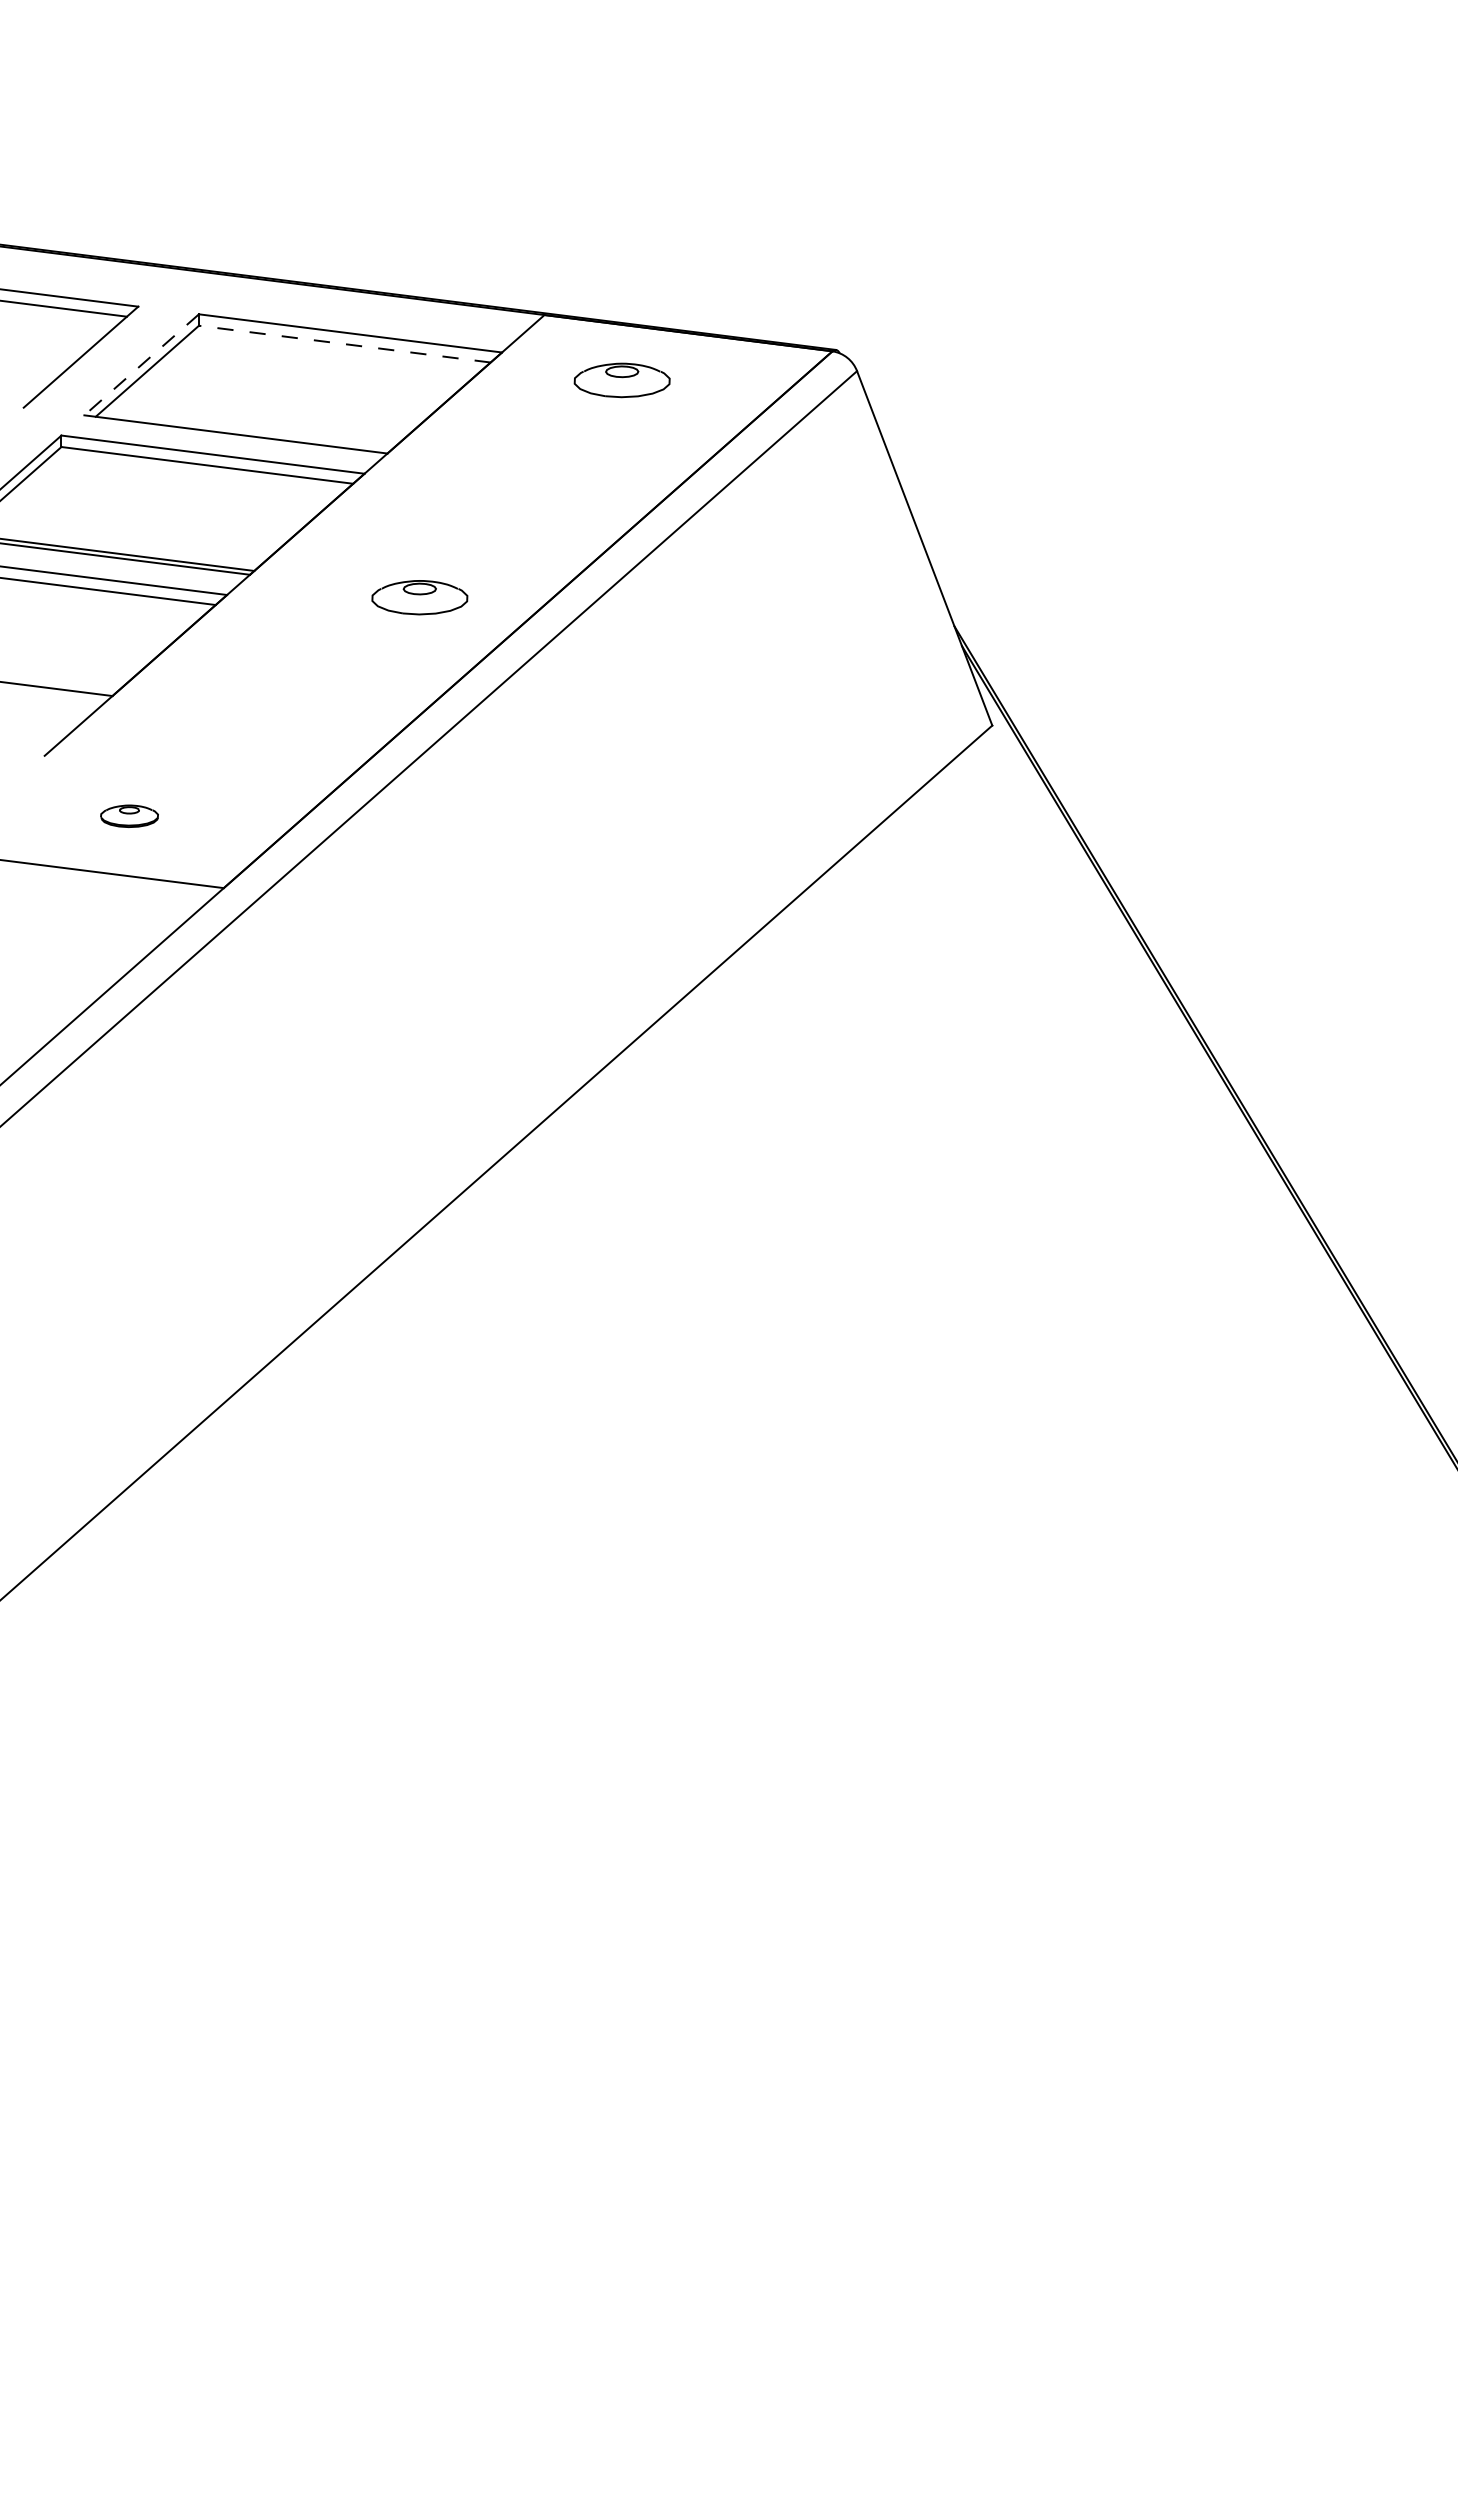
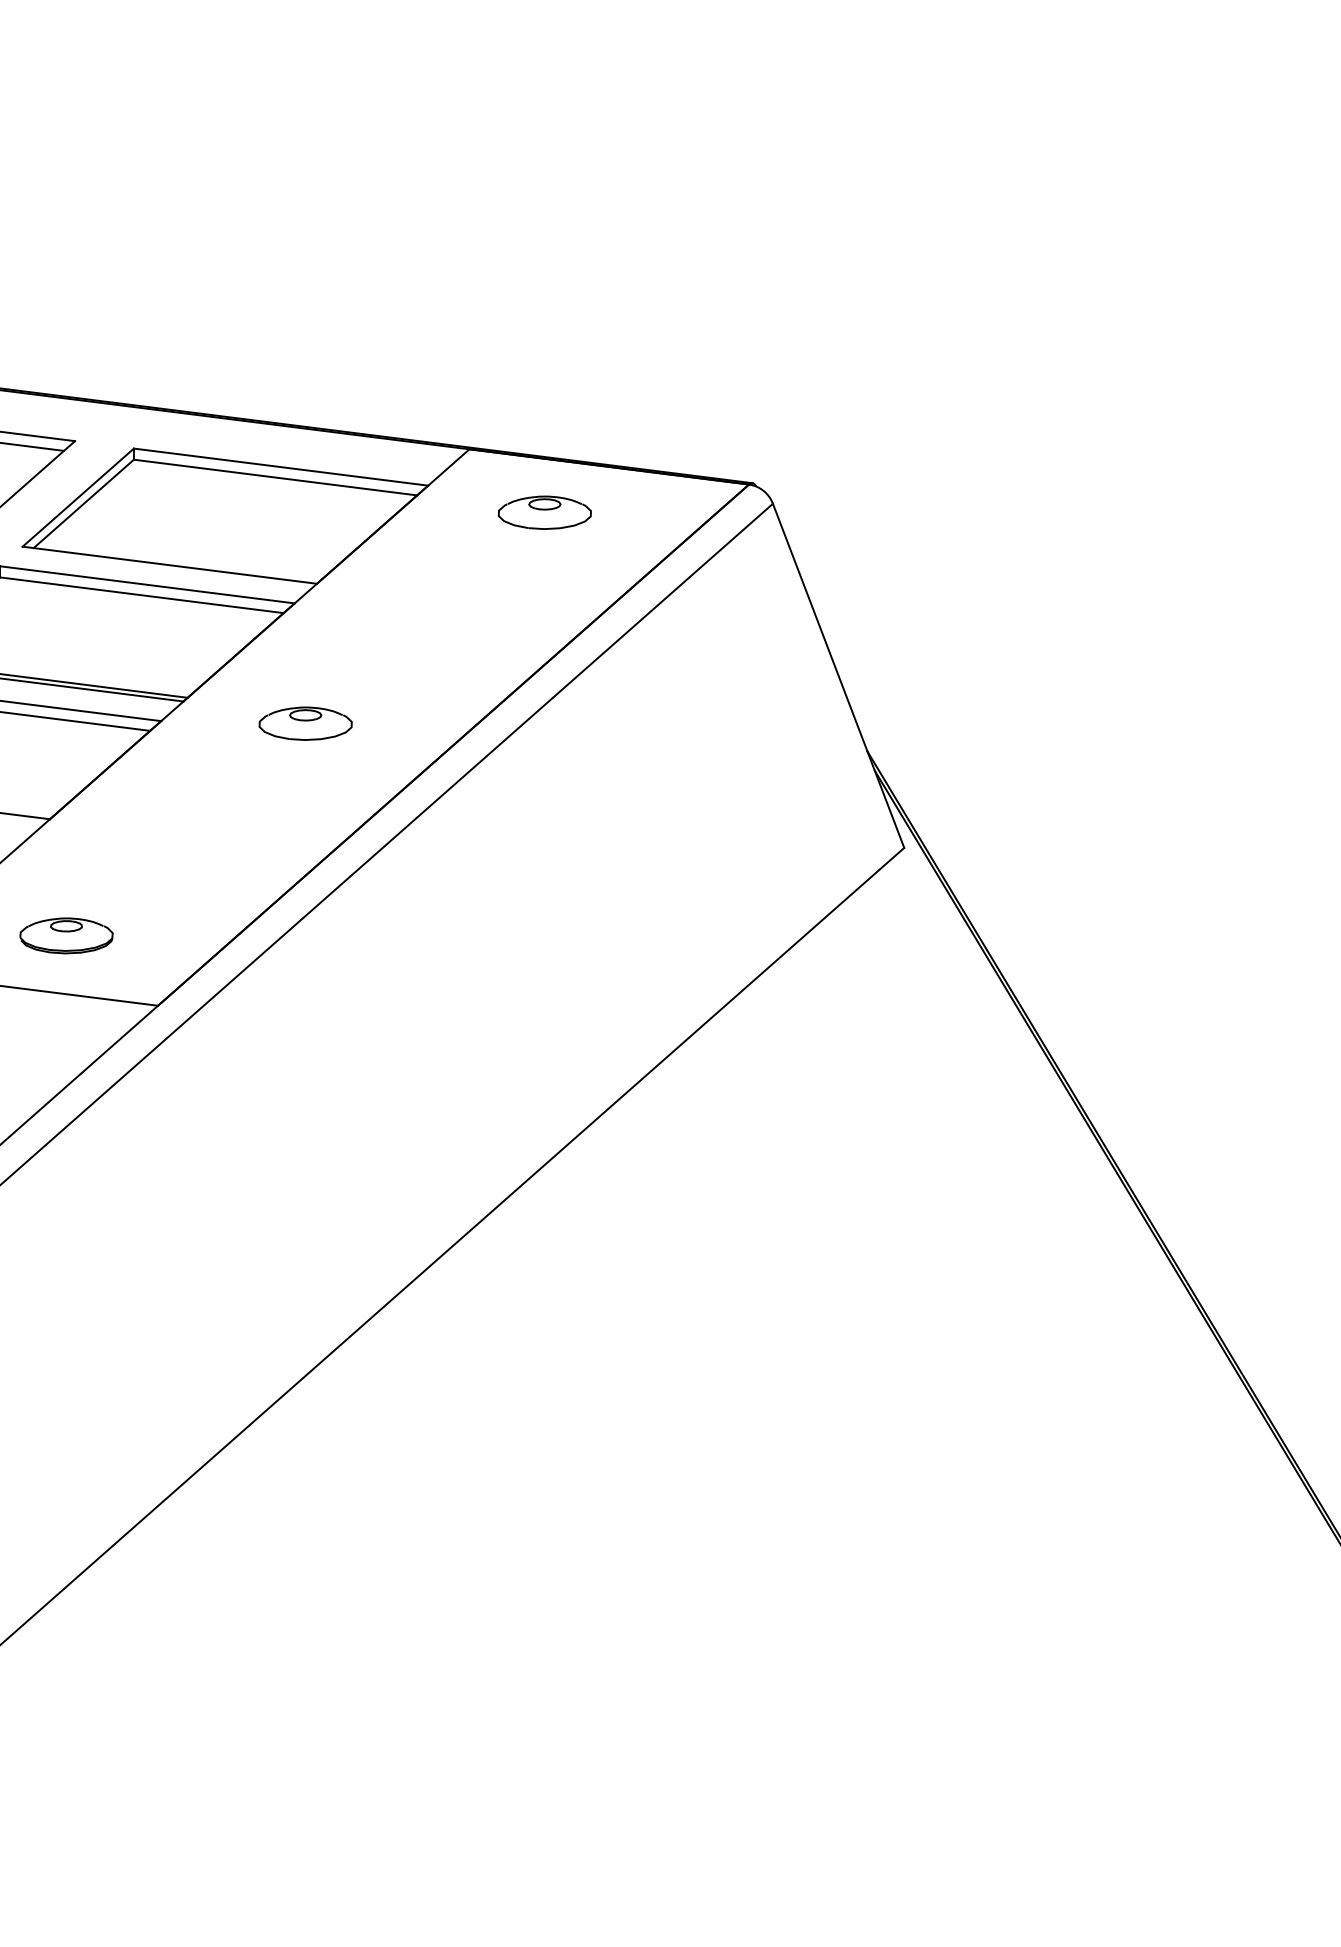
line: (344, 344) -> (275, 477), dashed -> solid
line: (141, 365) -> (78, 498), dashed -> solid
part: (419, 597) -> (305, 723), moved
part: (129, 816) -> (66, 936), size x1.67

